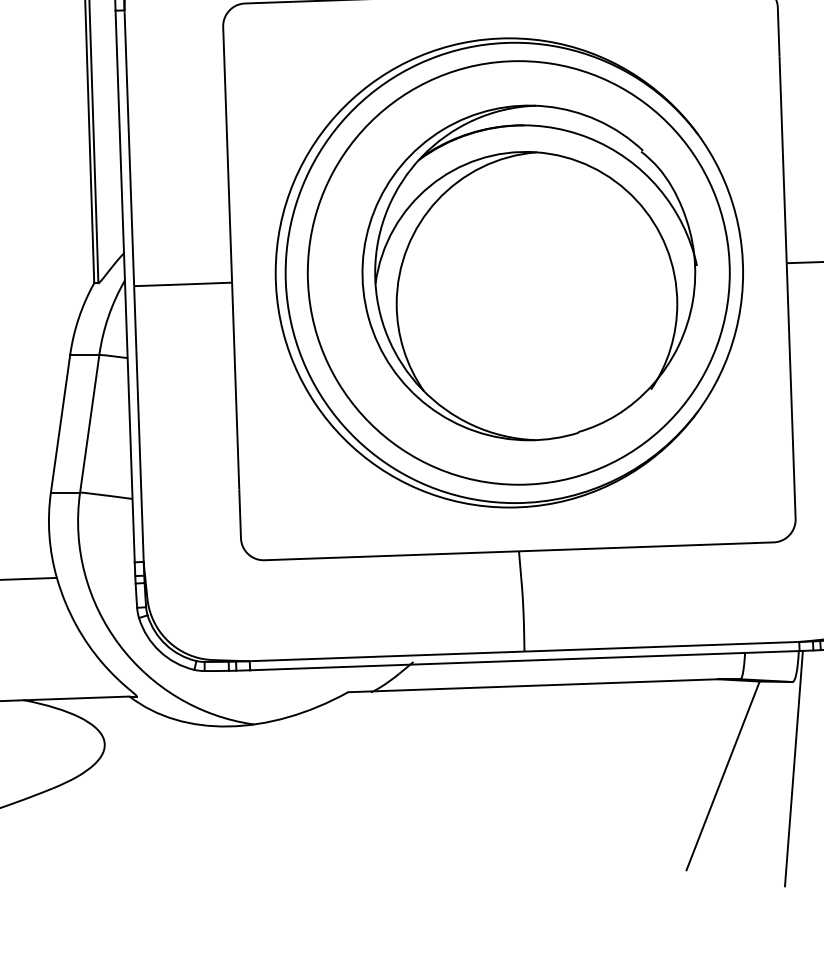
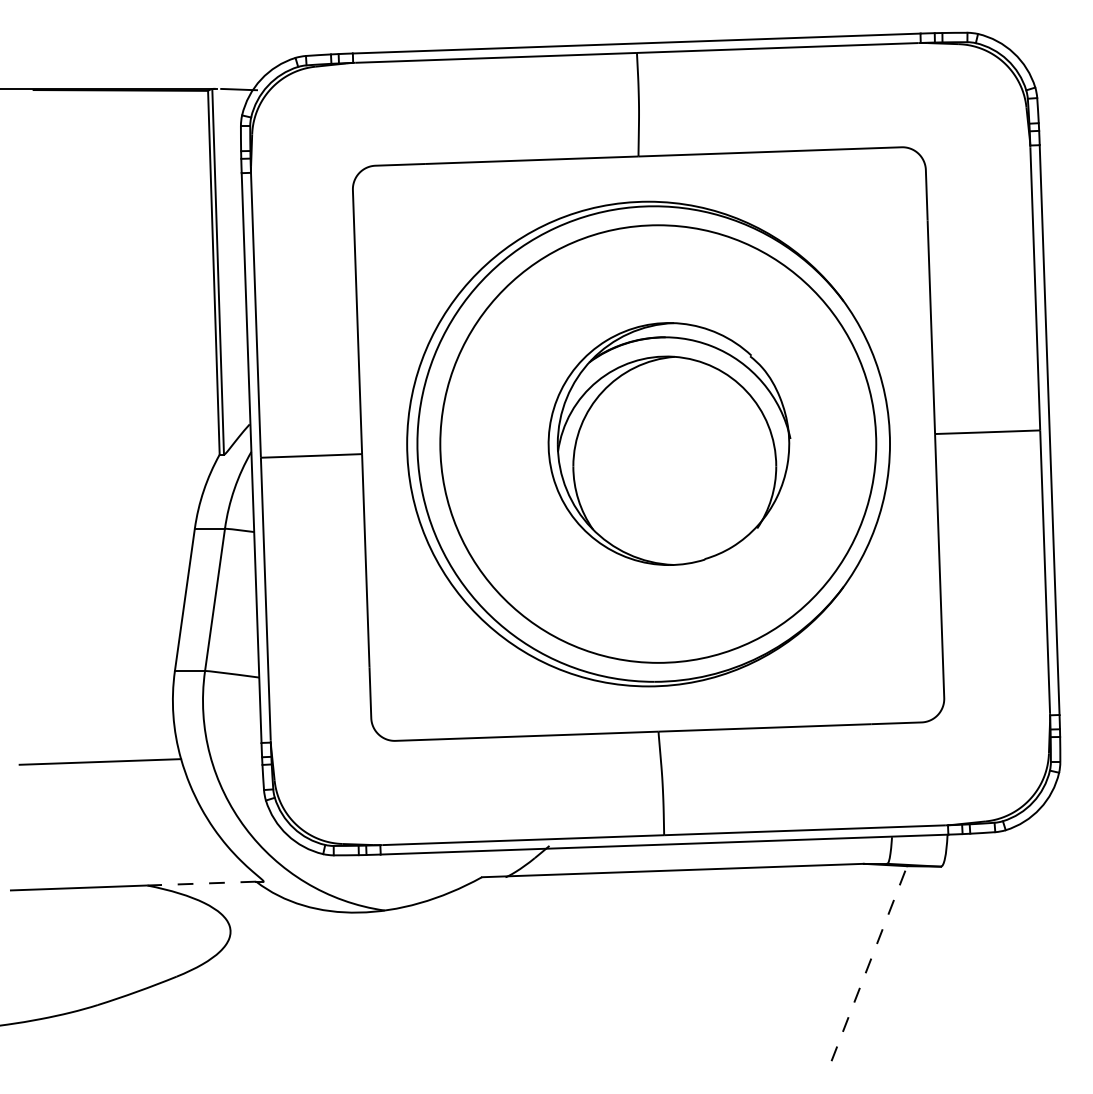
part: (529, 272) -> (669, 443), size x0.7
line: (76, 698) -> (201, 883), solid -> dashed
line: (793, 768) -> (942, 955), removed
line: (723, 775) -> (869, 963), solid -> dashed

